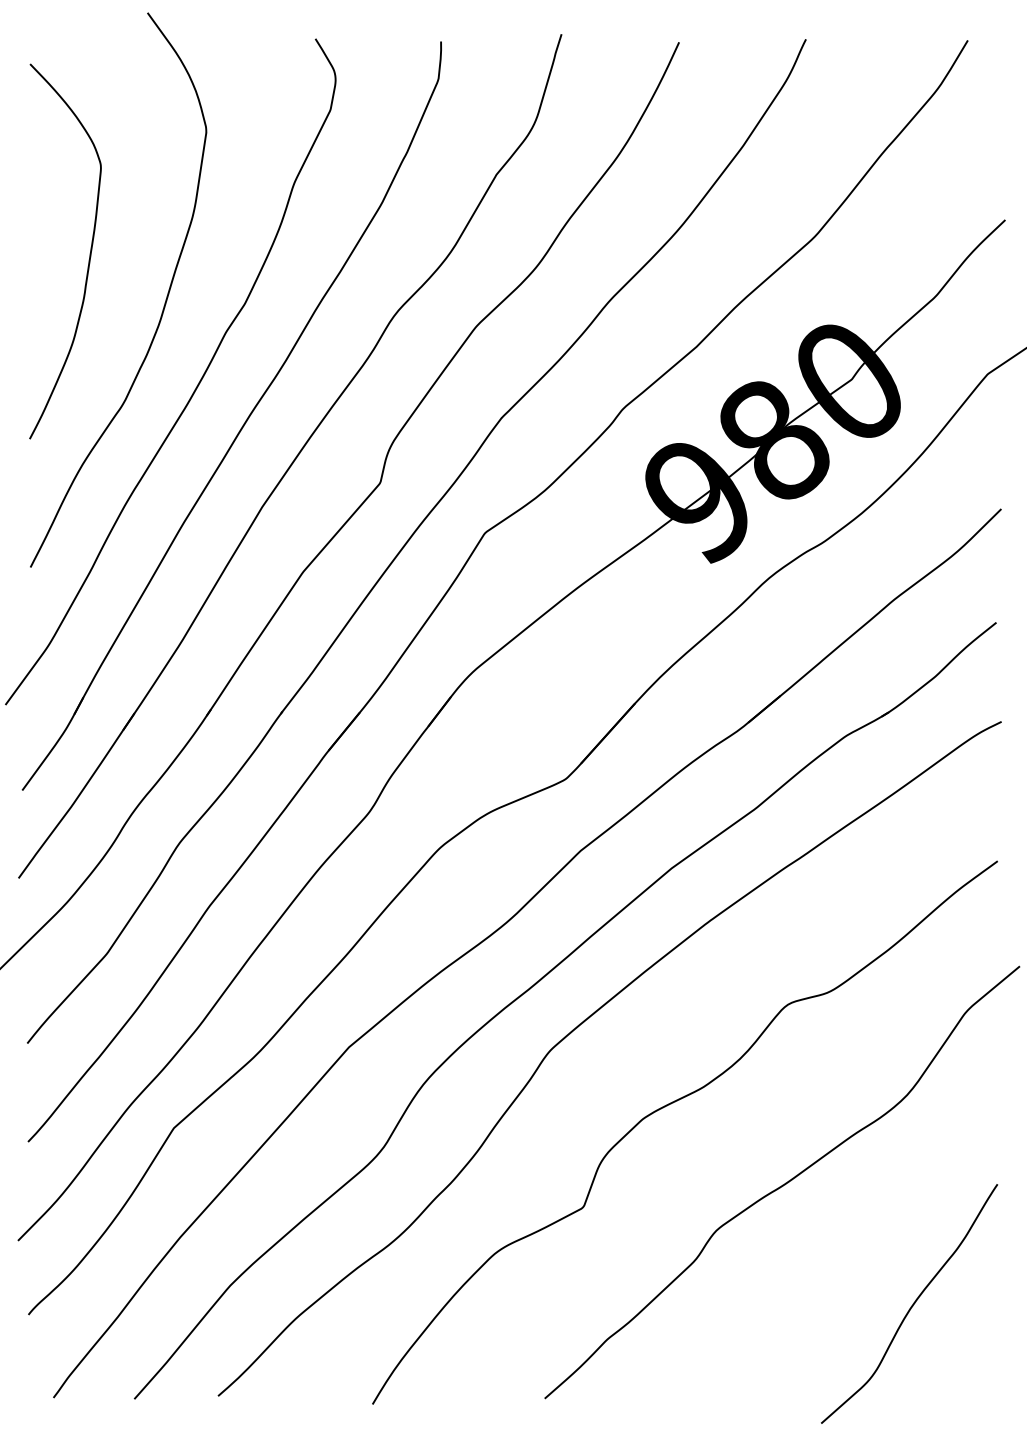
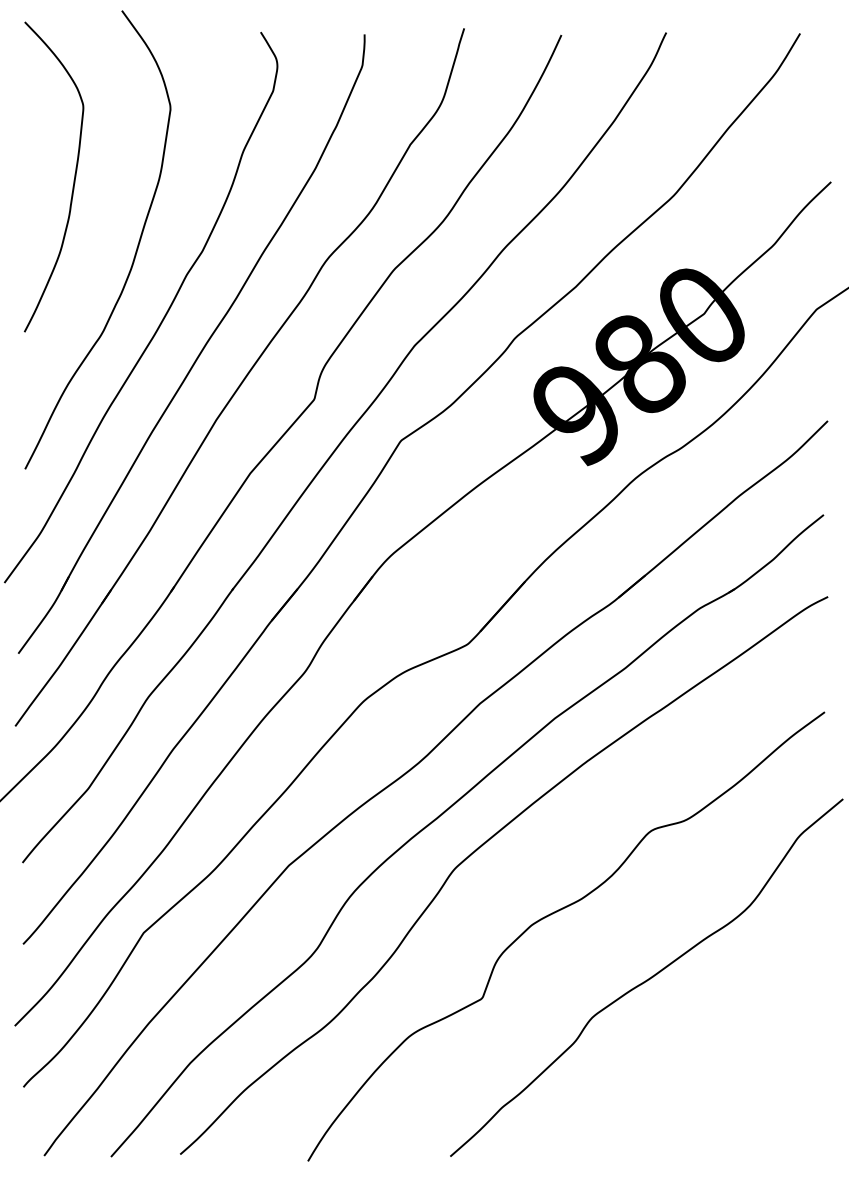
curve: (89, 254) -> (73, 179), moved
curve: (911, 1305) -> (753, 1079), removed

